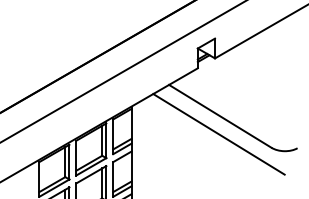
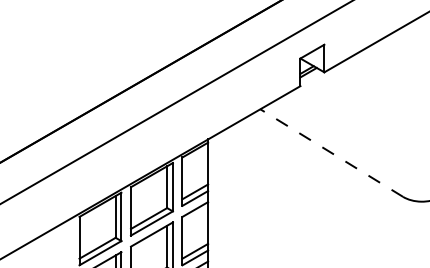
line: (219, 116) -> (330, 153), solid -> dashed
line: (218, 134) -> (329, 178), removed

